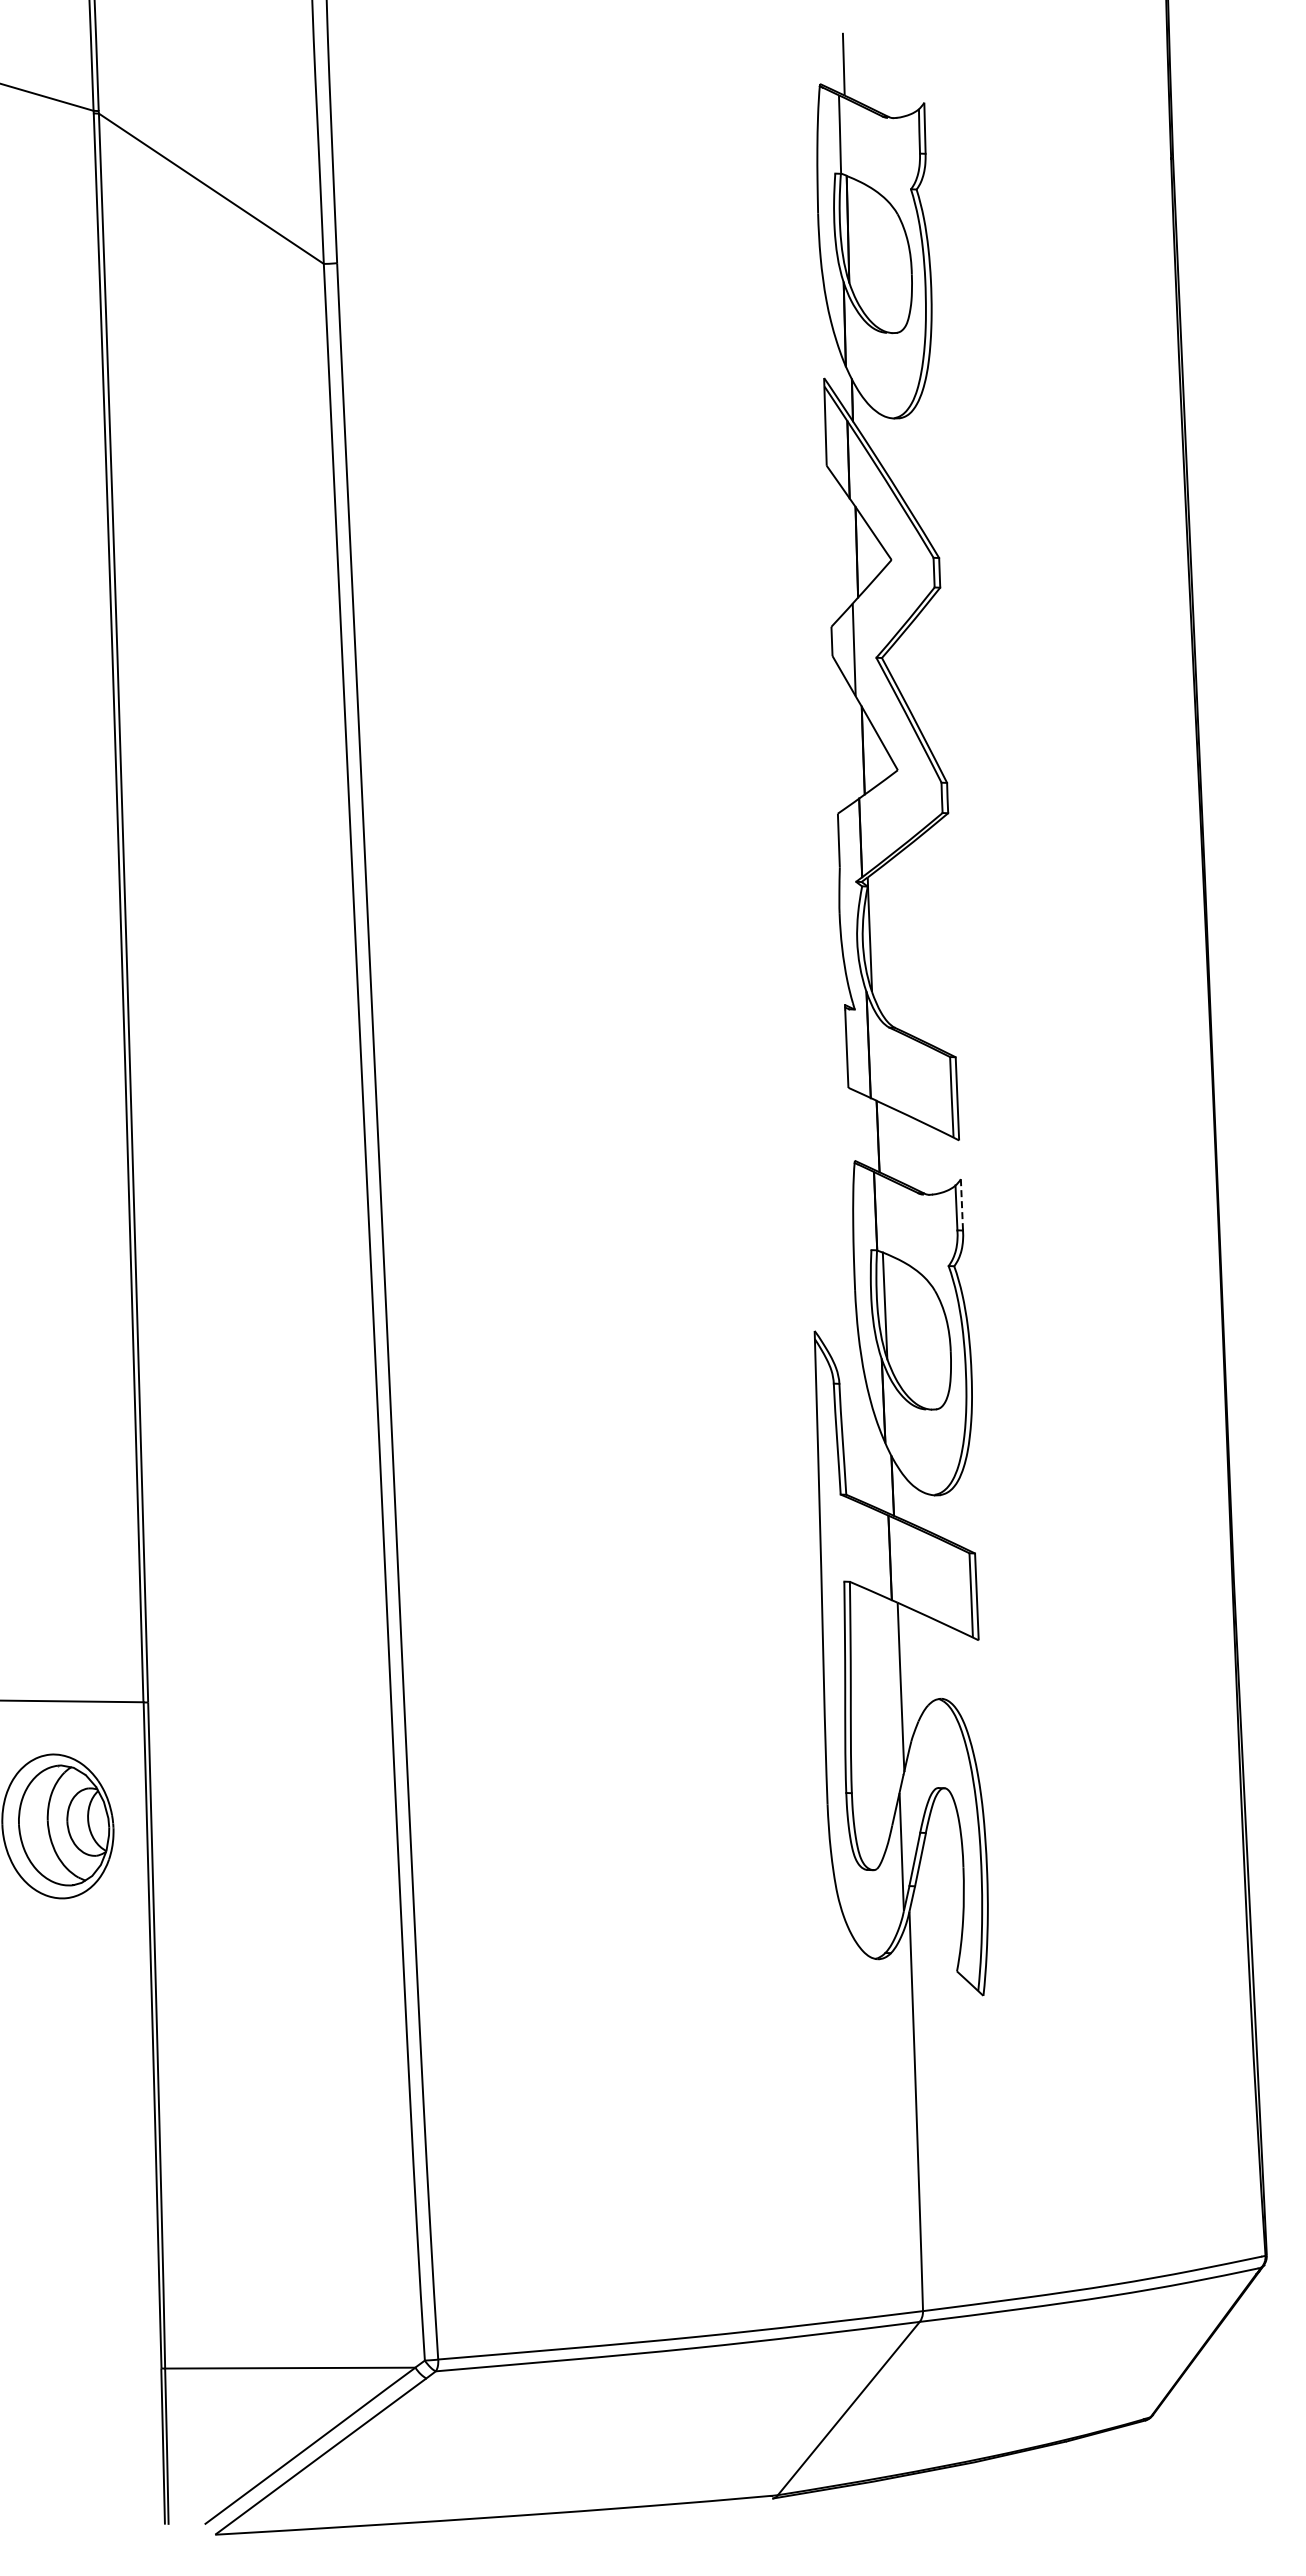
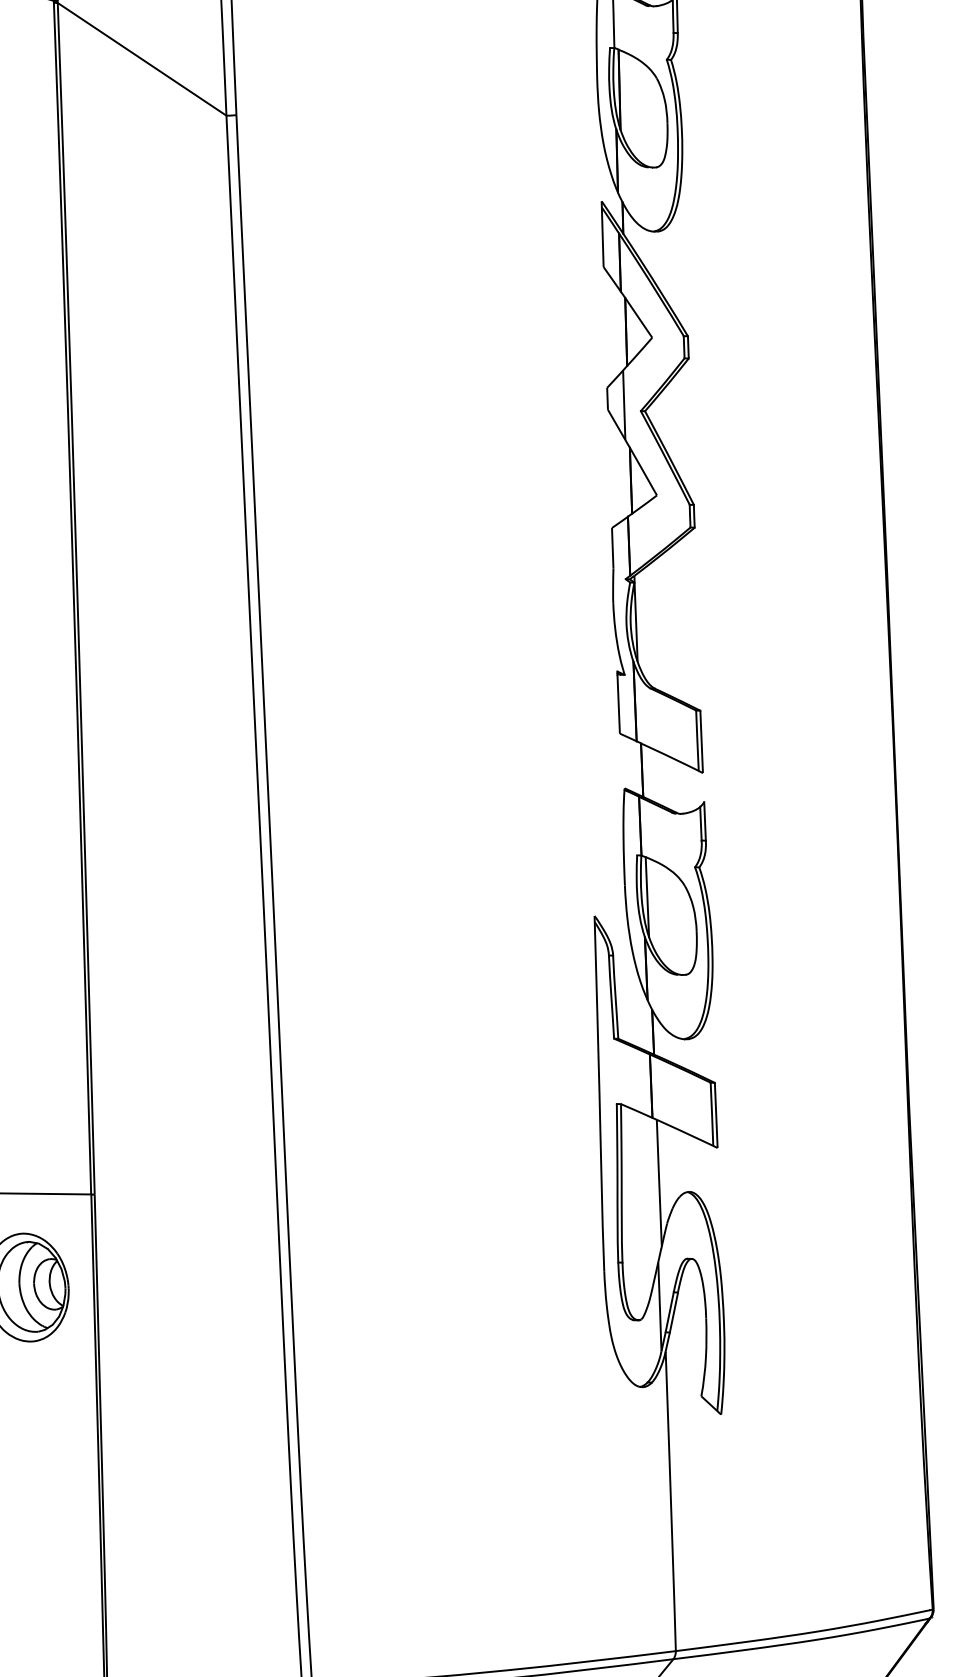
line: (961, 1204) -> (704, 821), dashed -> solid

